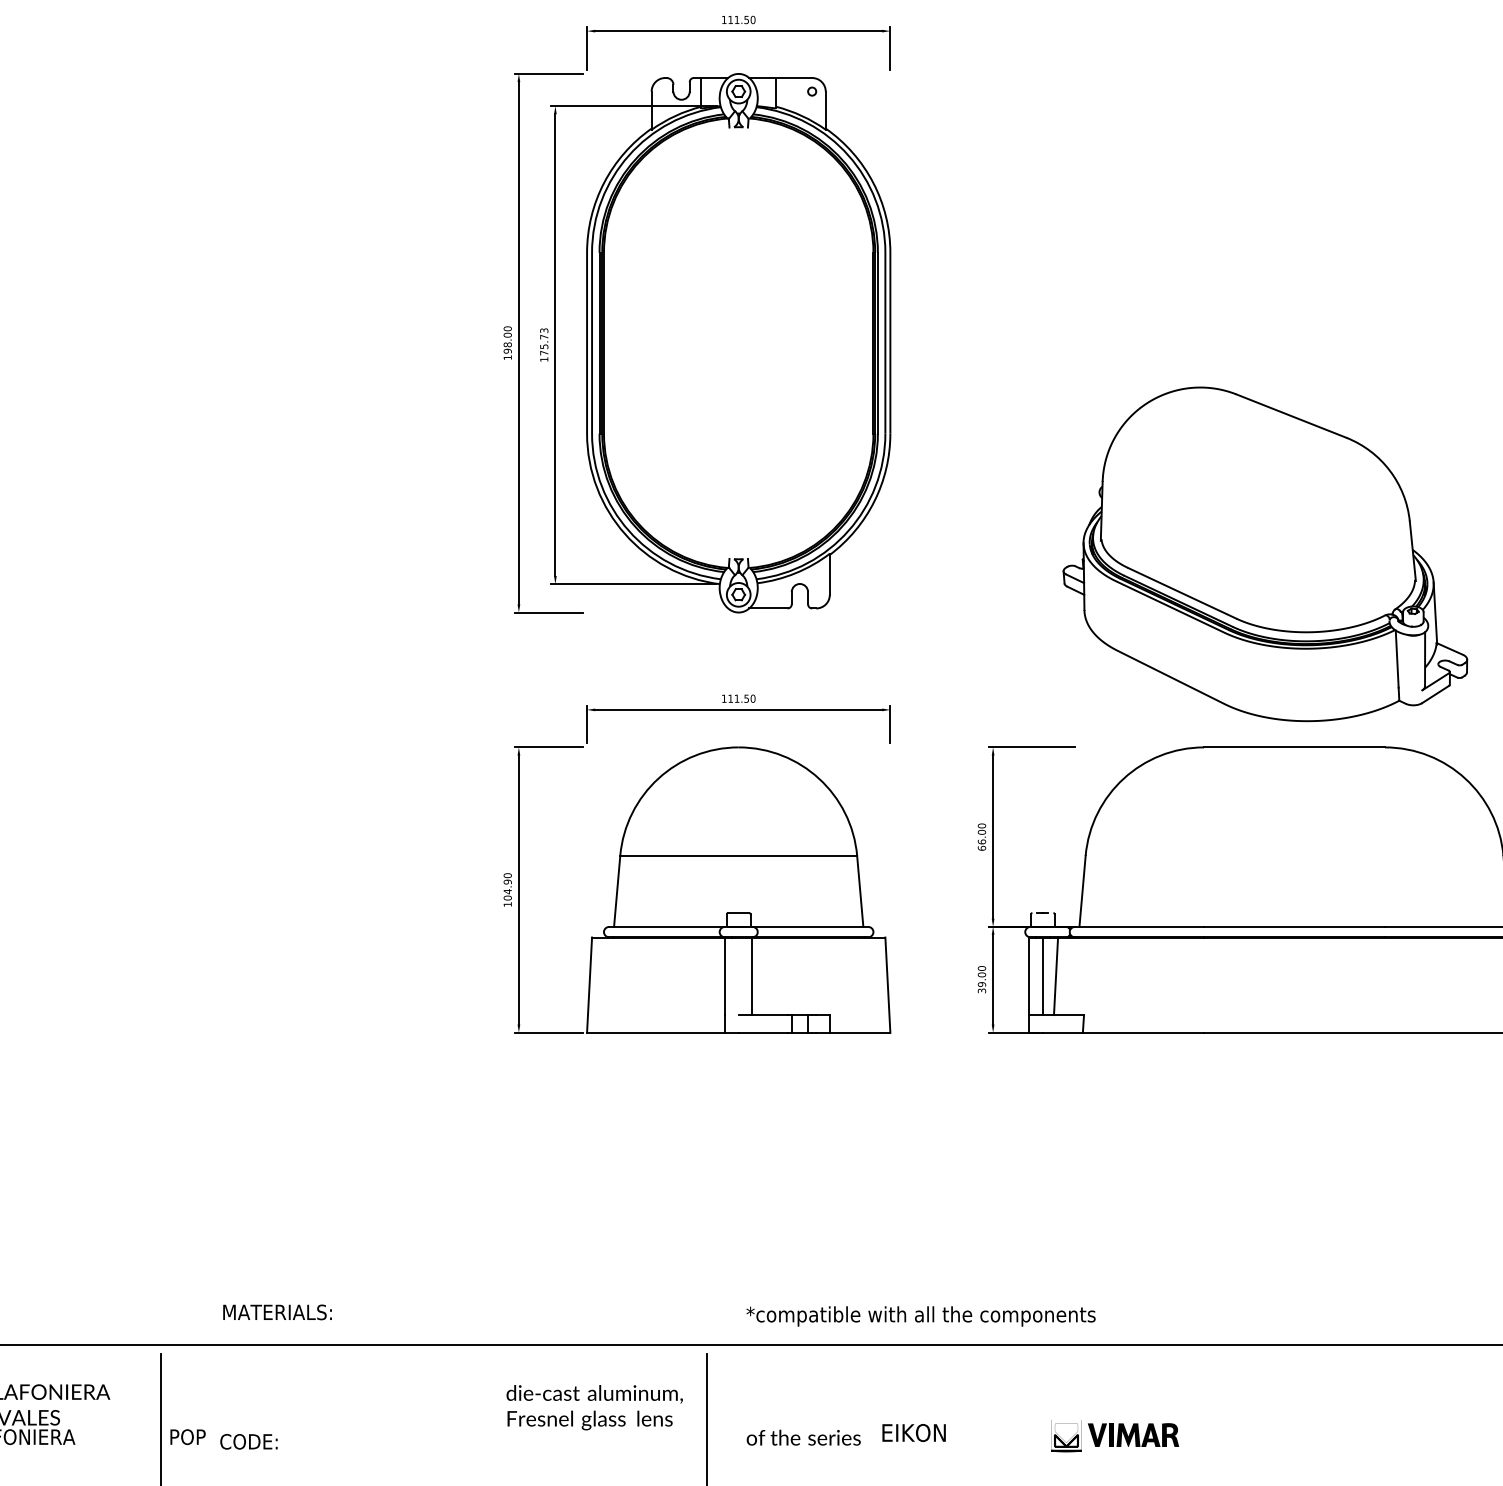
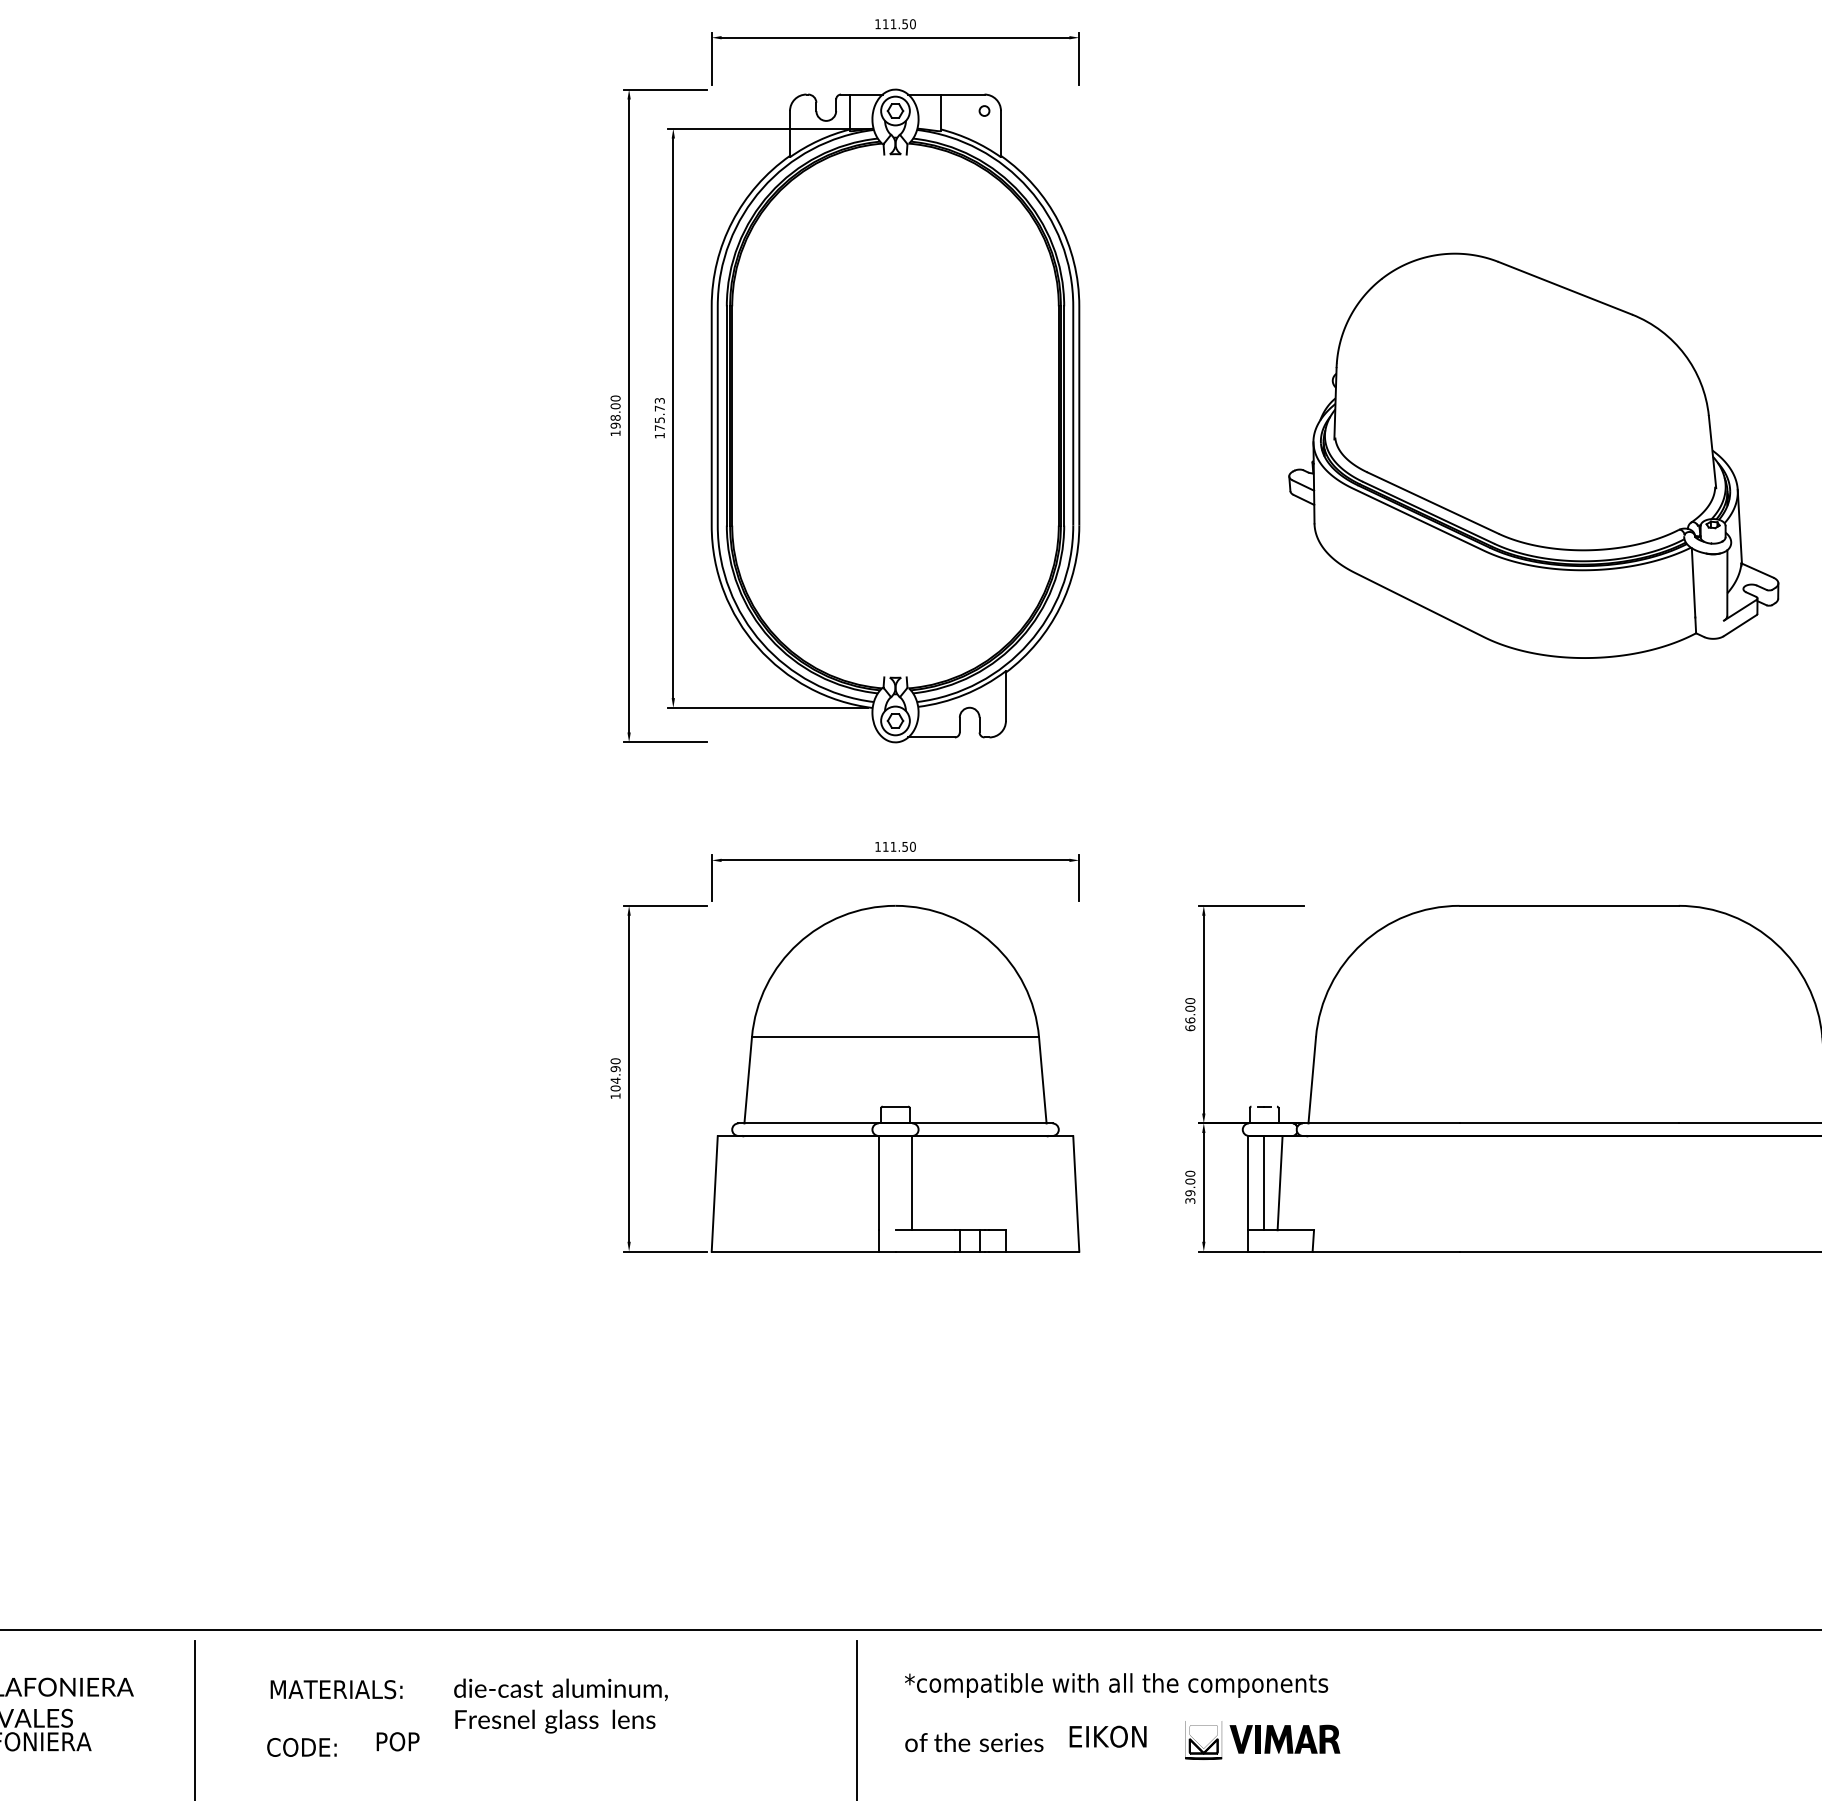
part: (1265, 554) -> (1533, 455), moved
text: (277, 1312) -> (336, 1689), moved
text: (921, 1316) -> (1116, 1685), moved
text: (594, 1407) -> (560, 1705), moved
text: (187, 1436) -> (397, 1741), moved
part: (1114, 1436) -> (1262, 1740), moved

